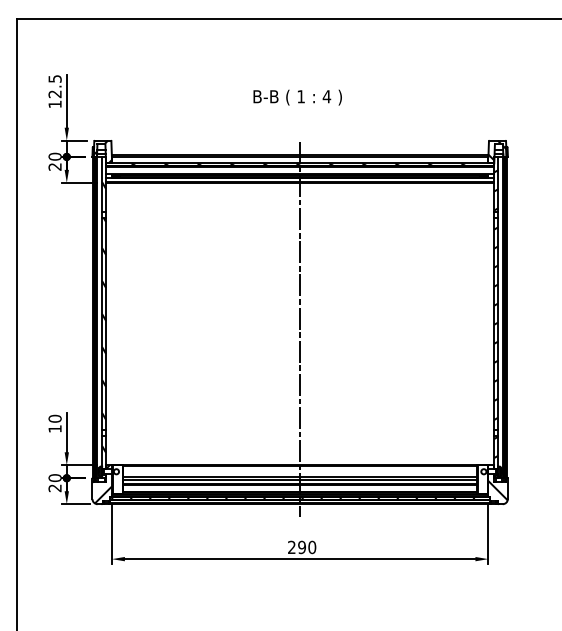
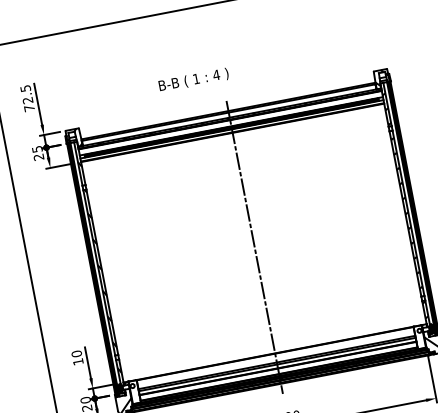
text: (297, 97) -> (193, 80), moved
text: (54, 104) -> (29, 108), 12.5 -> 72.5
text: (54, 156) -> (36, 149), 20 -> 25

